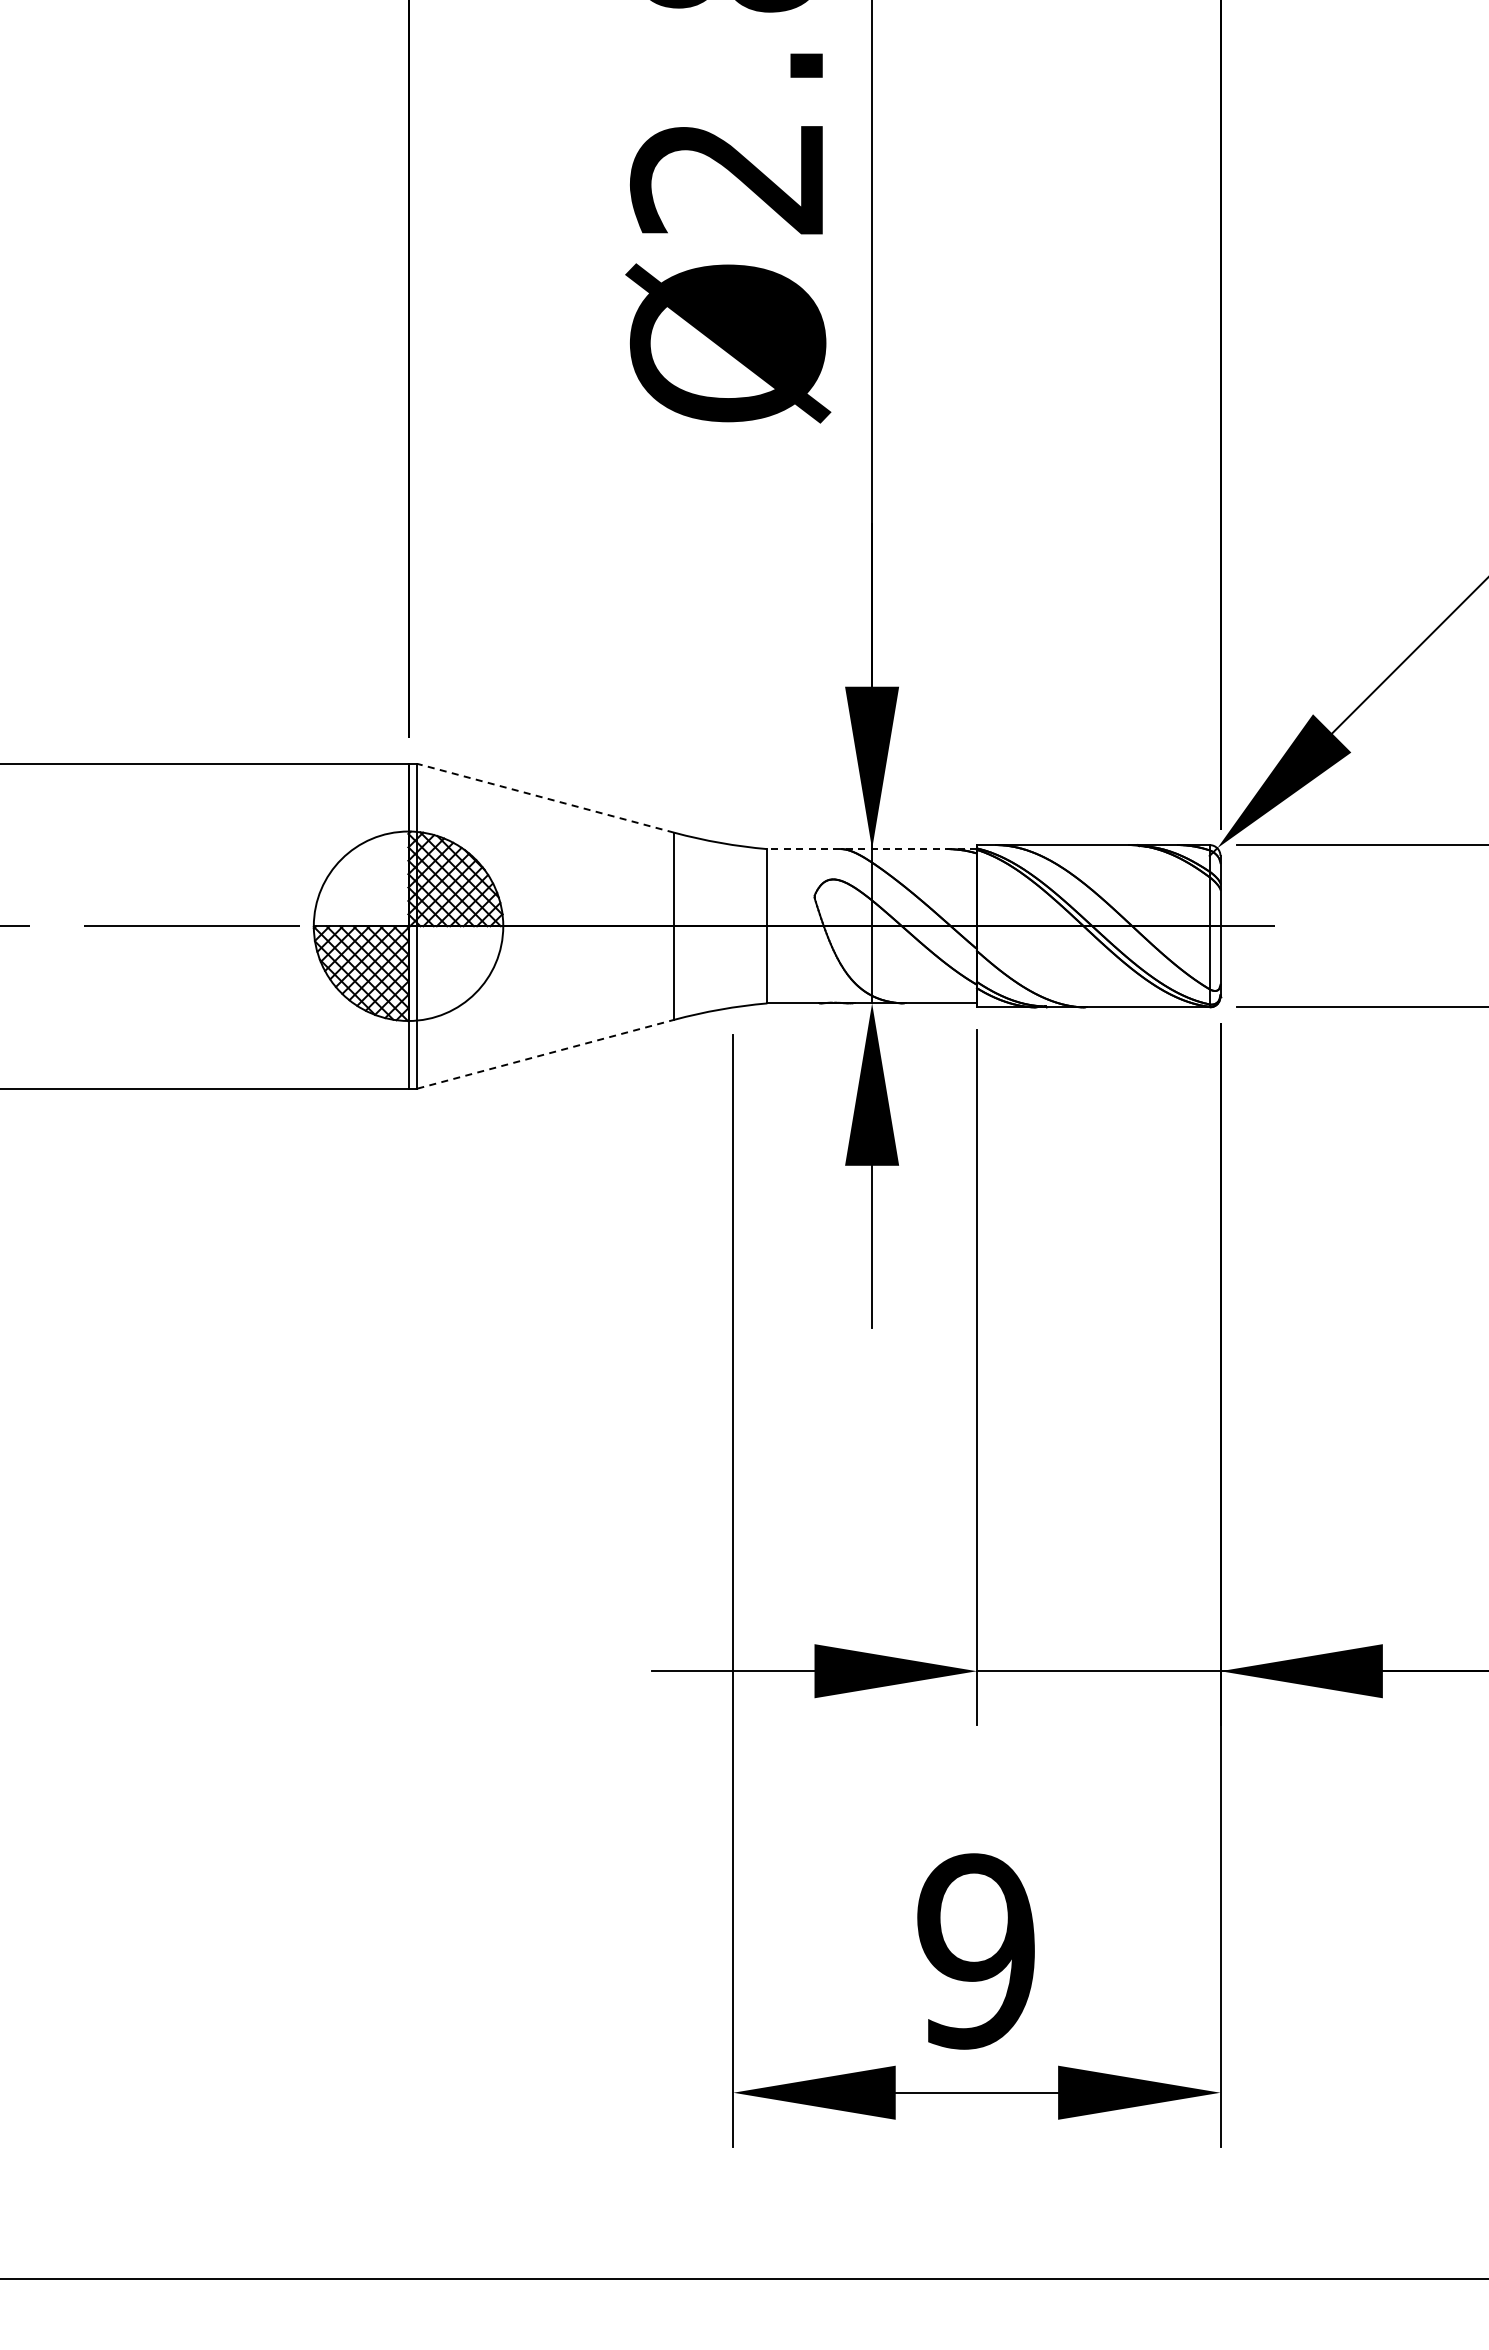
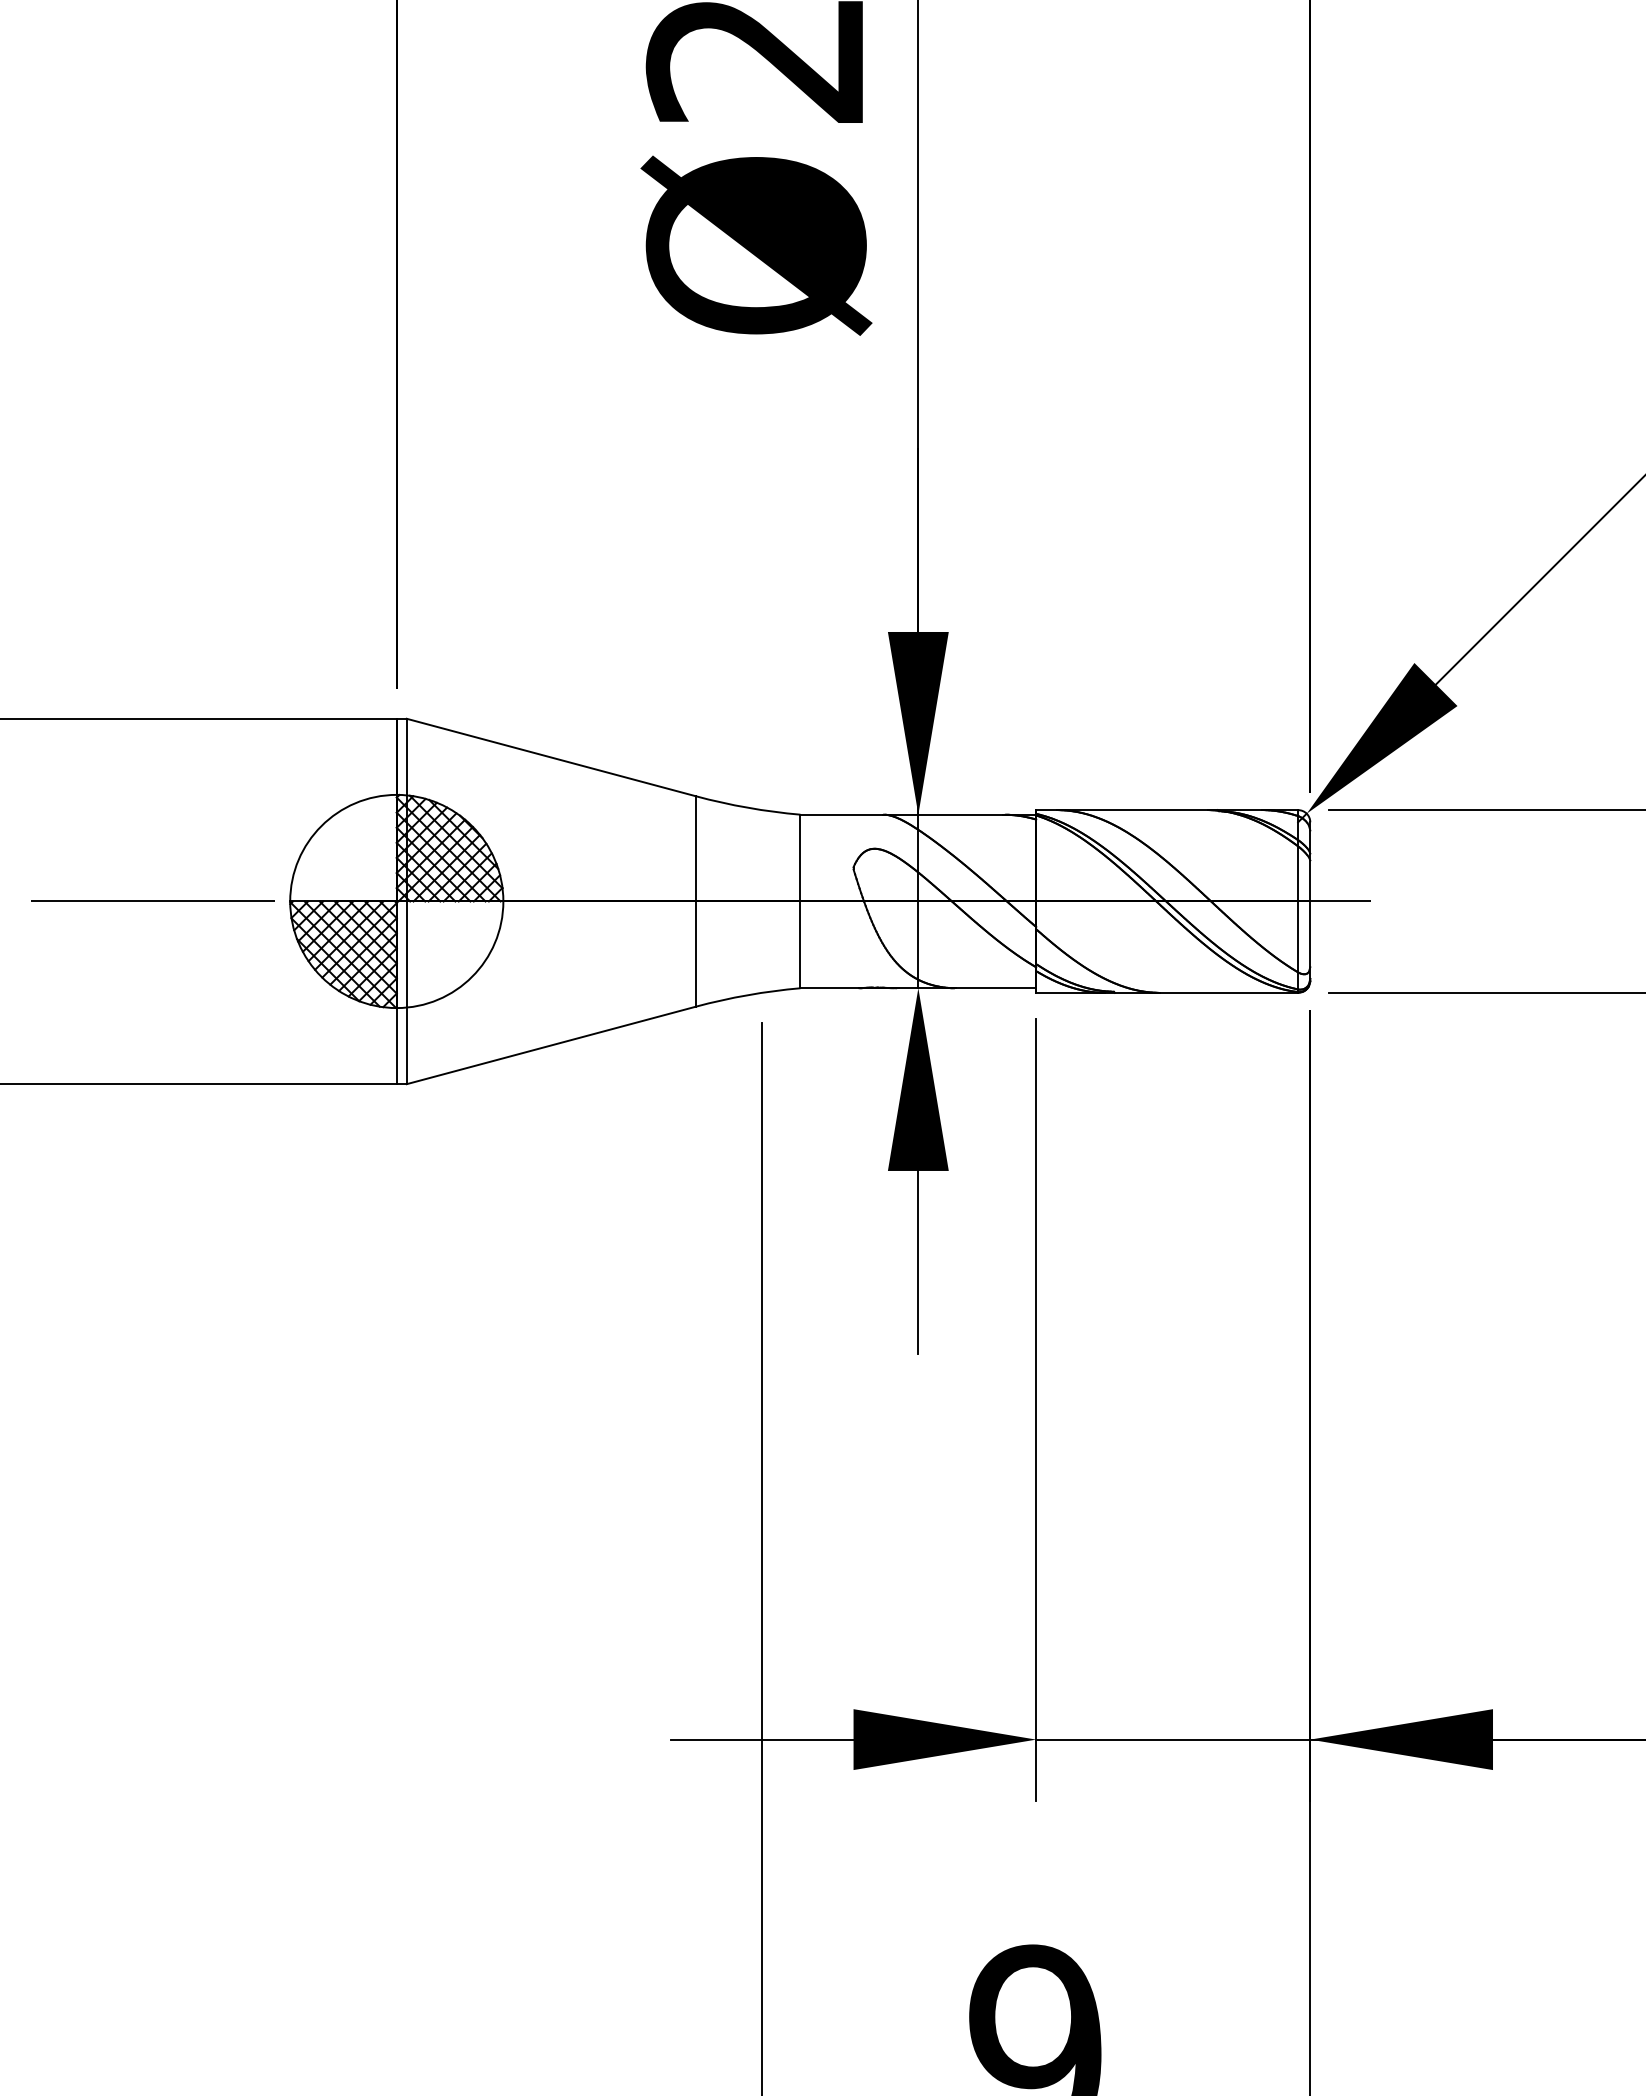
line: (545, 798) -> (550, 757), dashed -> solid
line: (872, 849) -> (918, 815), dashed -> solid
line: (546, 1054) -> (551, 1045), dashed -> solid

